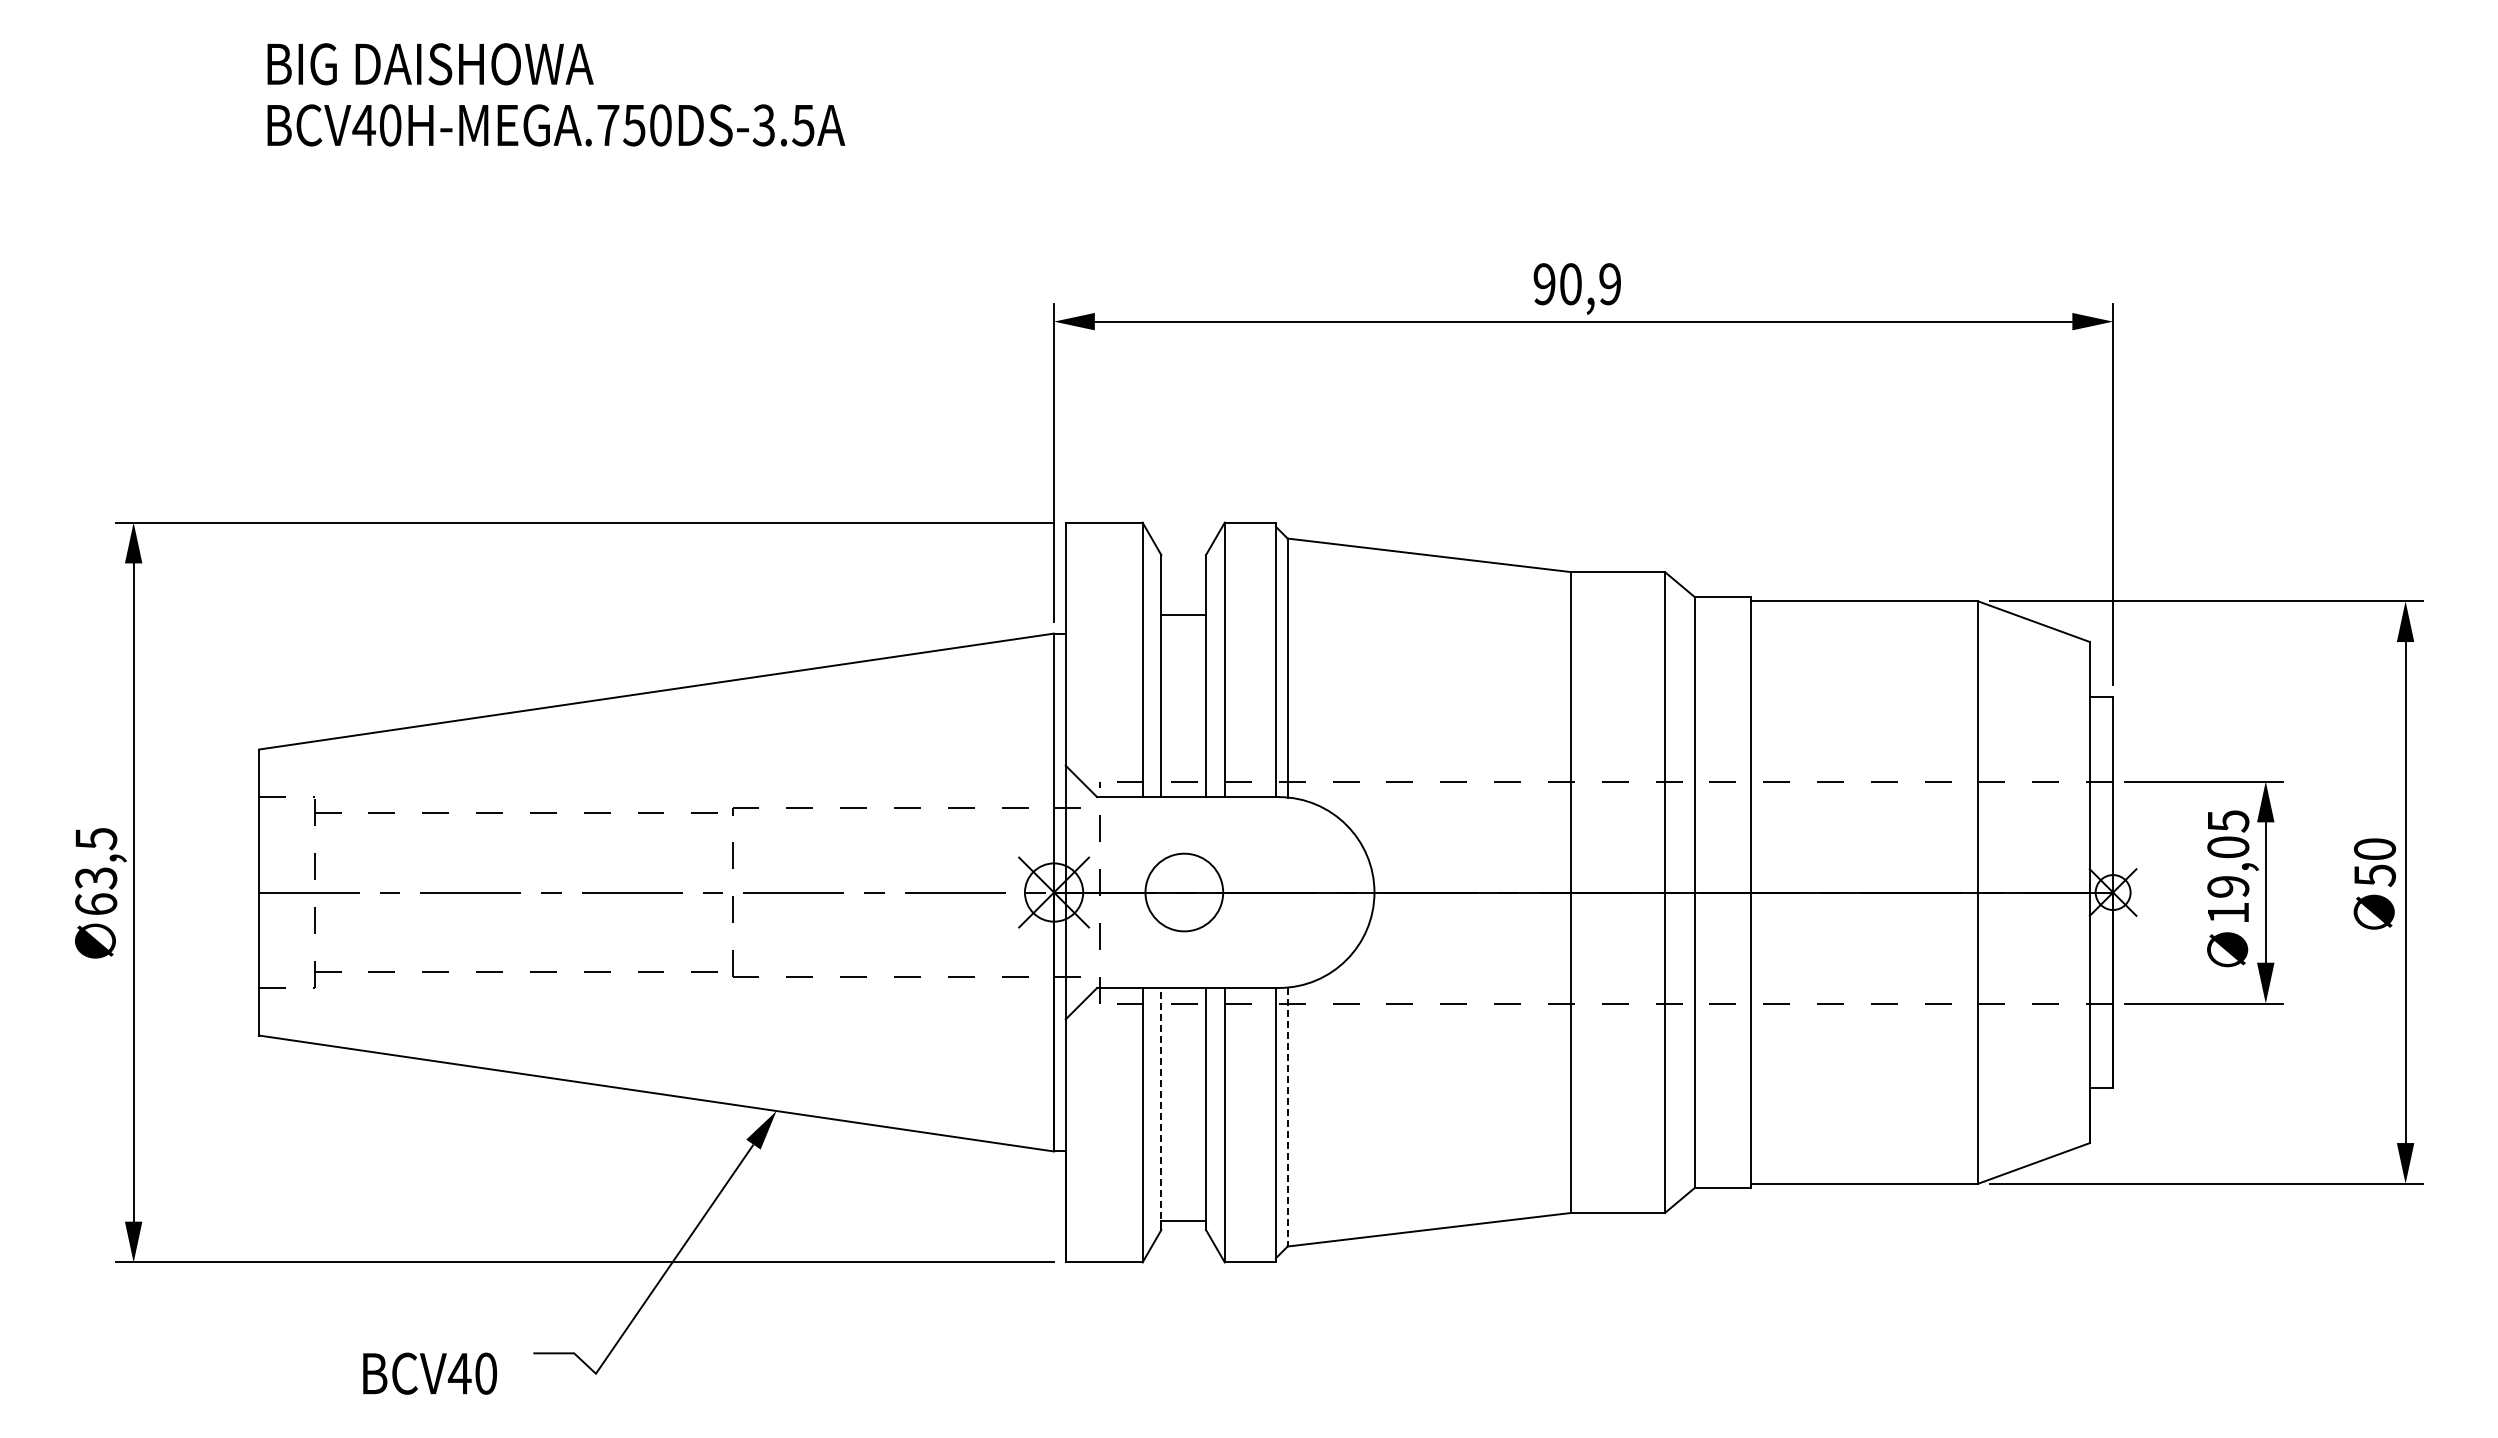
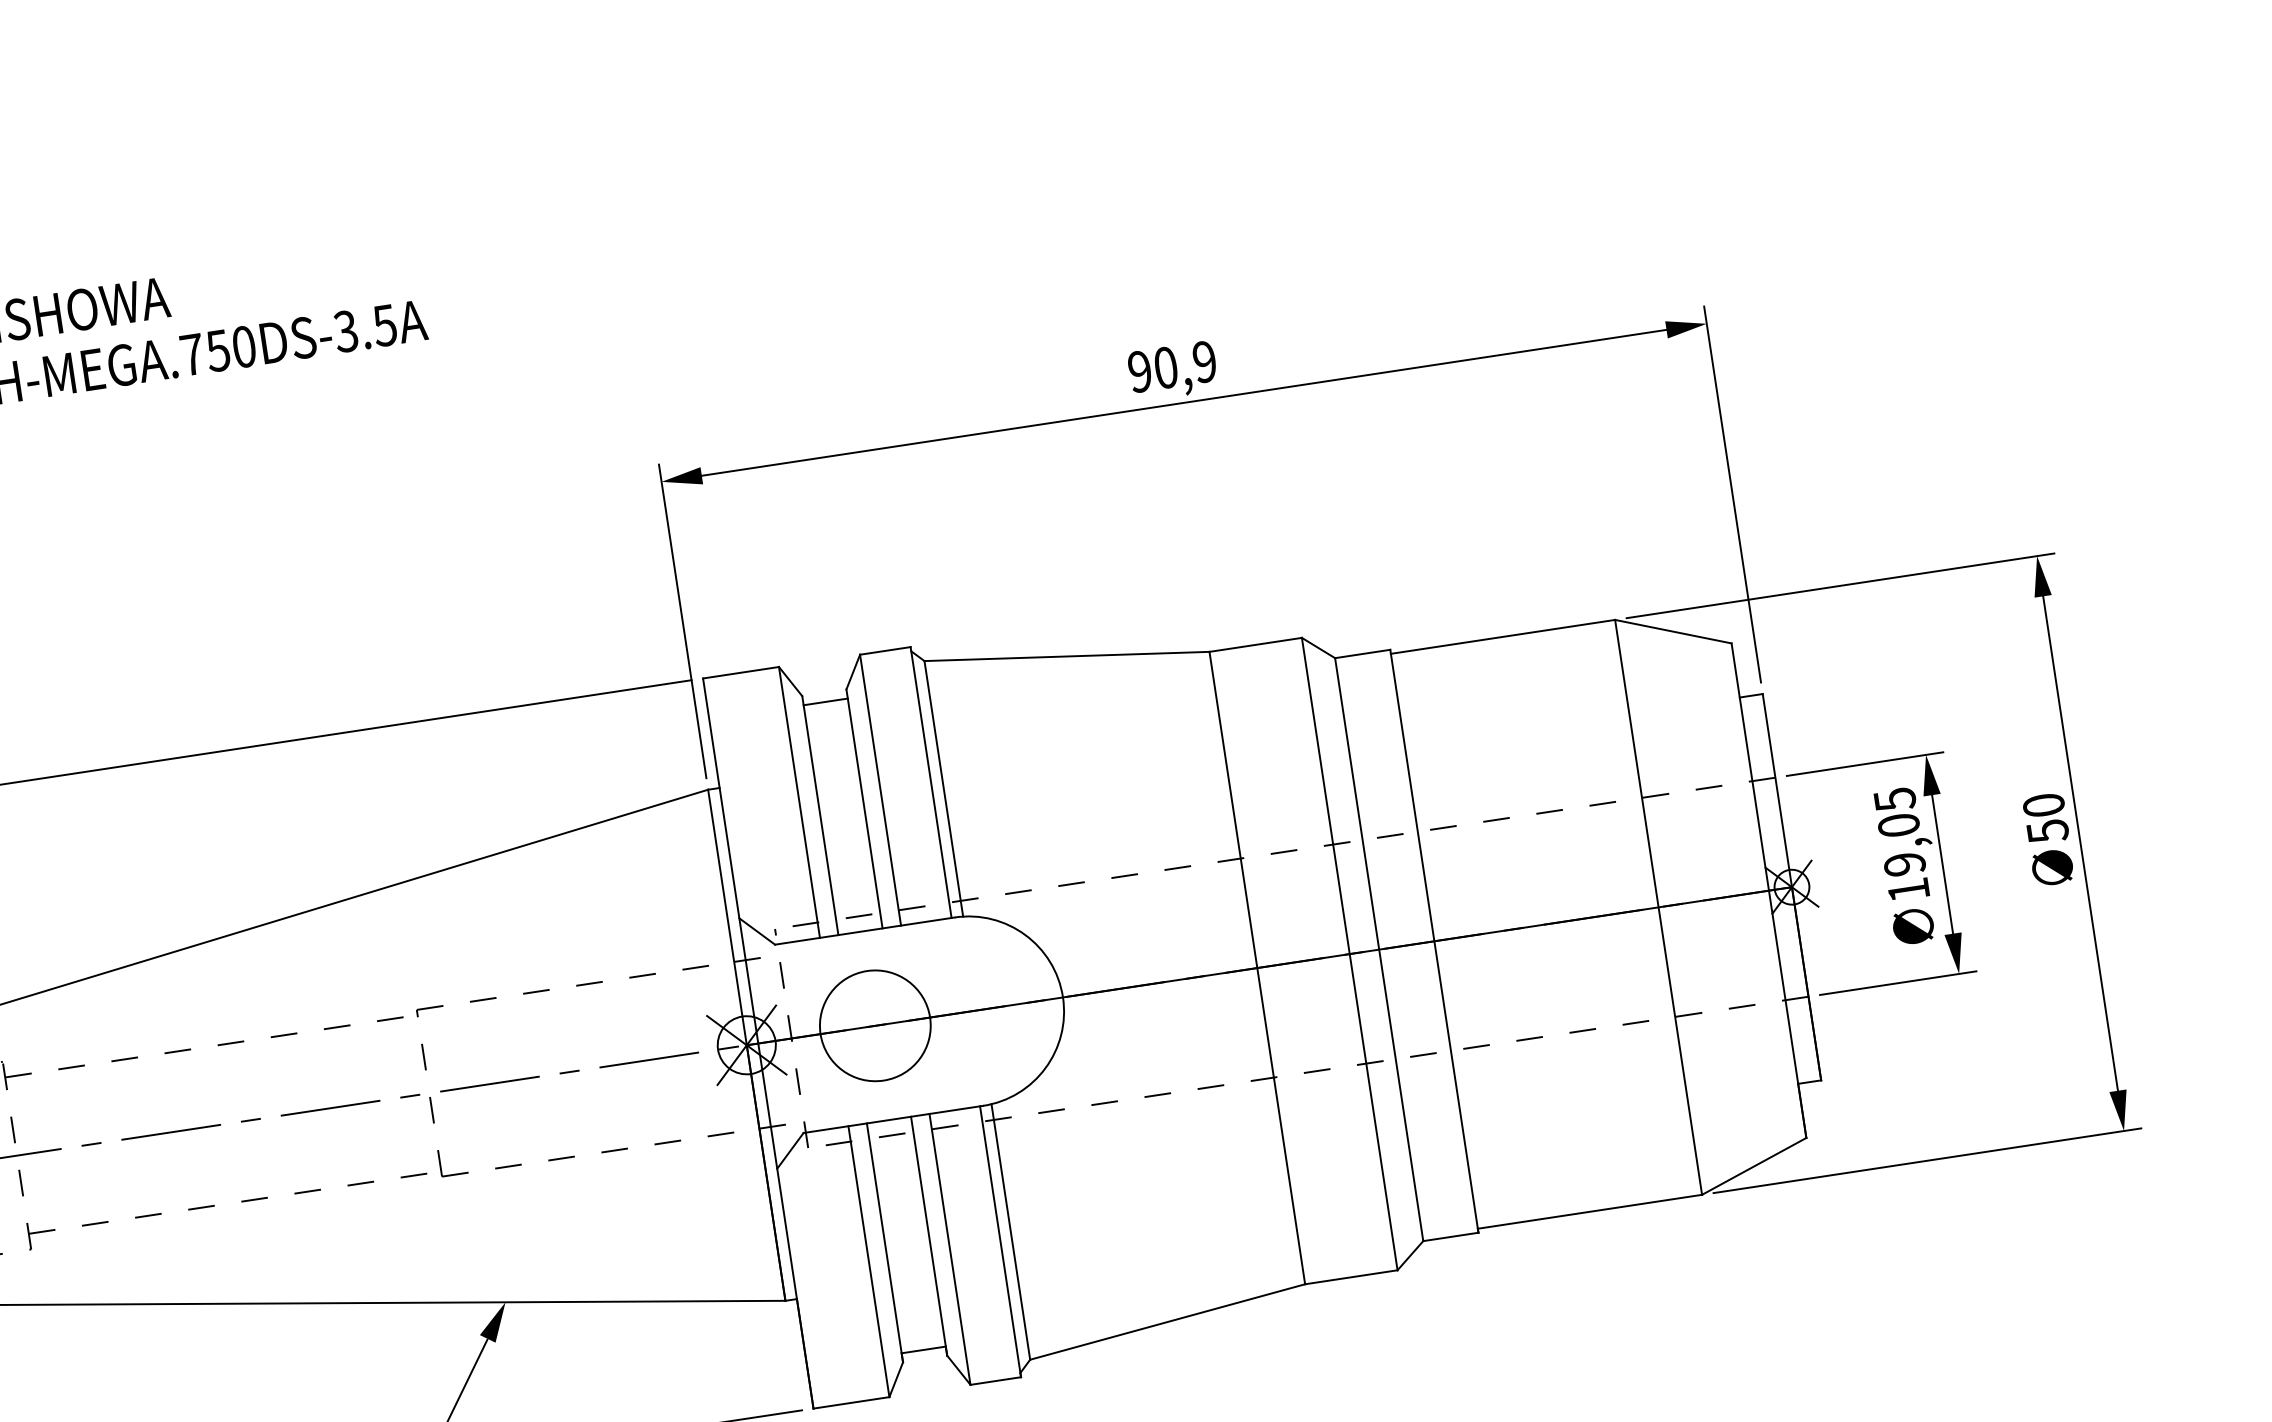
line: (1183, 615) -> (825, 702), moved
circle: (1183, 892) -> (874, 1025), size x1.43
line: (1161, 1108) -> (885, 1242), dashed -> solid
line: (1287, 1117) -> (1010, 1232), dashed -> solid

